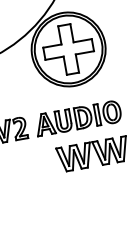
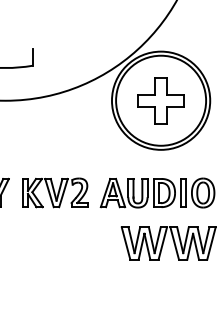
part: (68, 49) -> (160, 100), size x0.7

